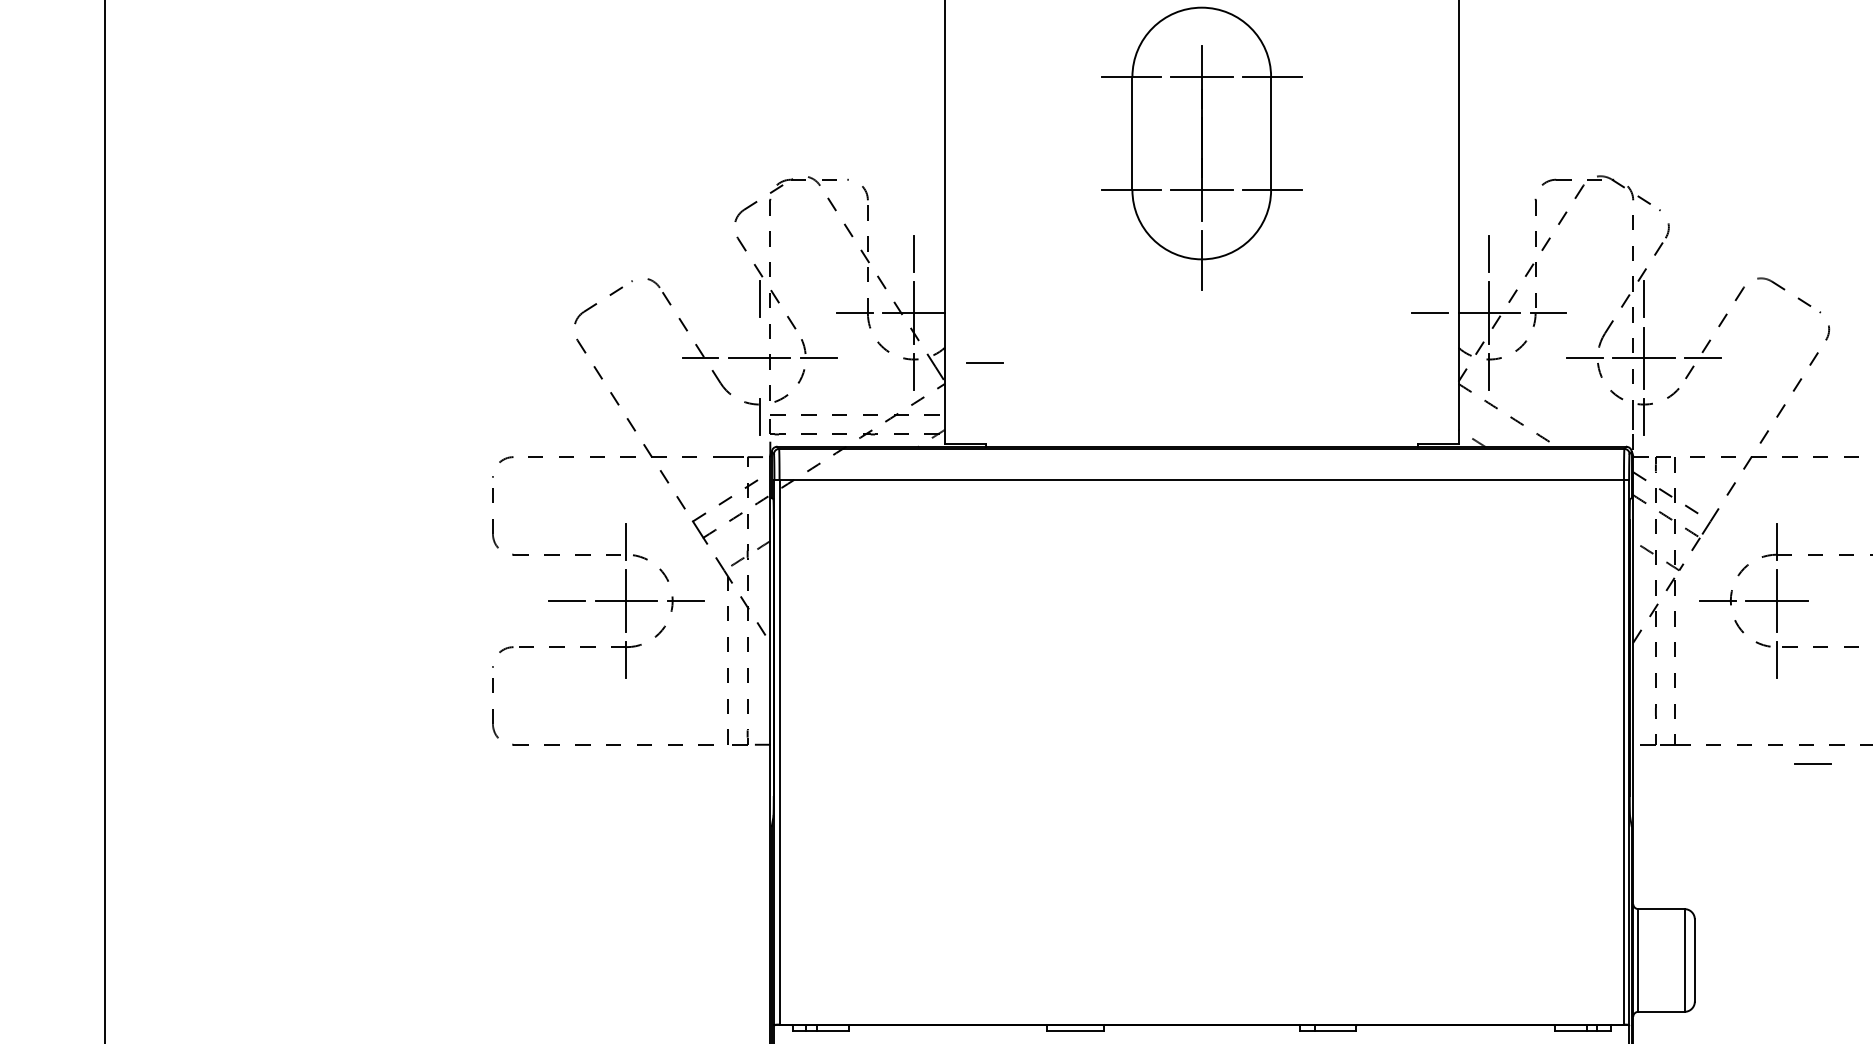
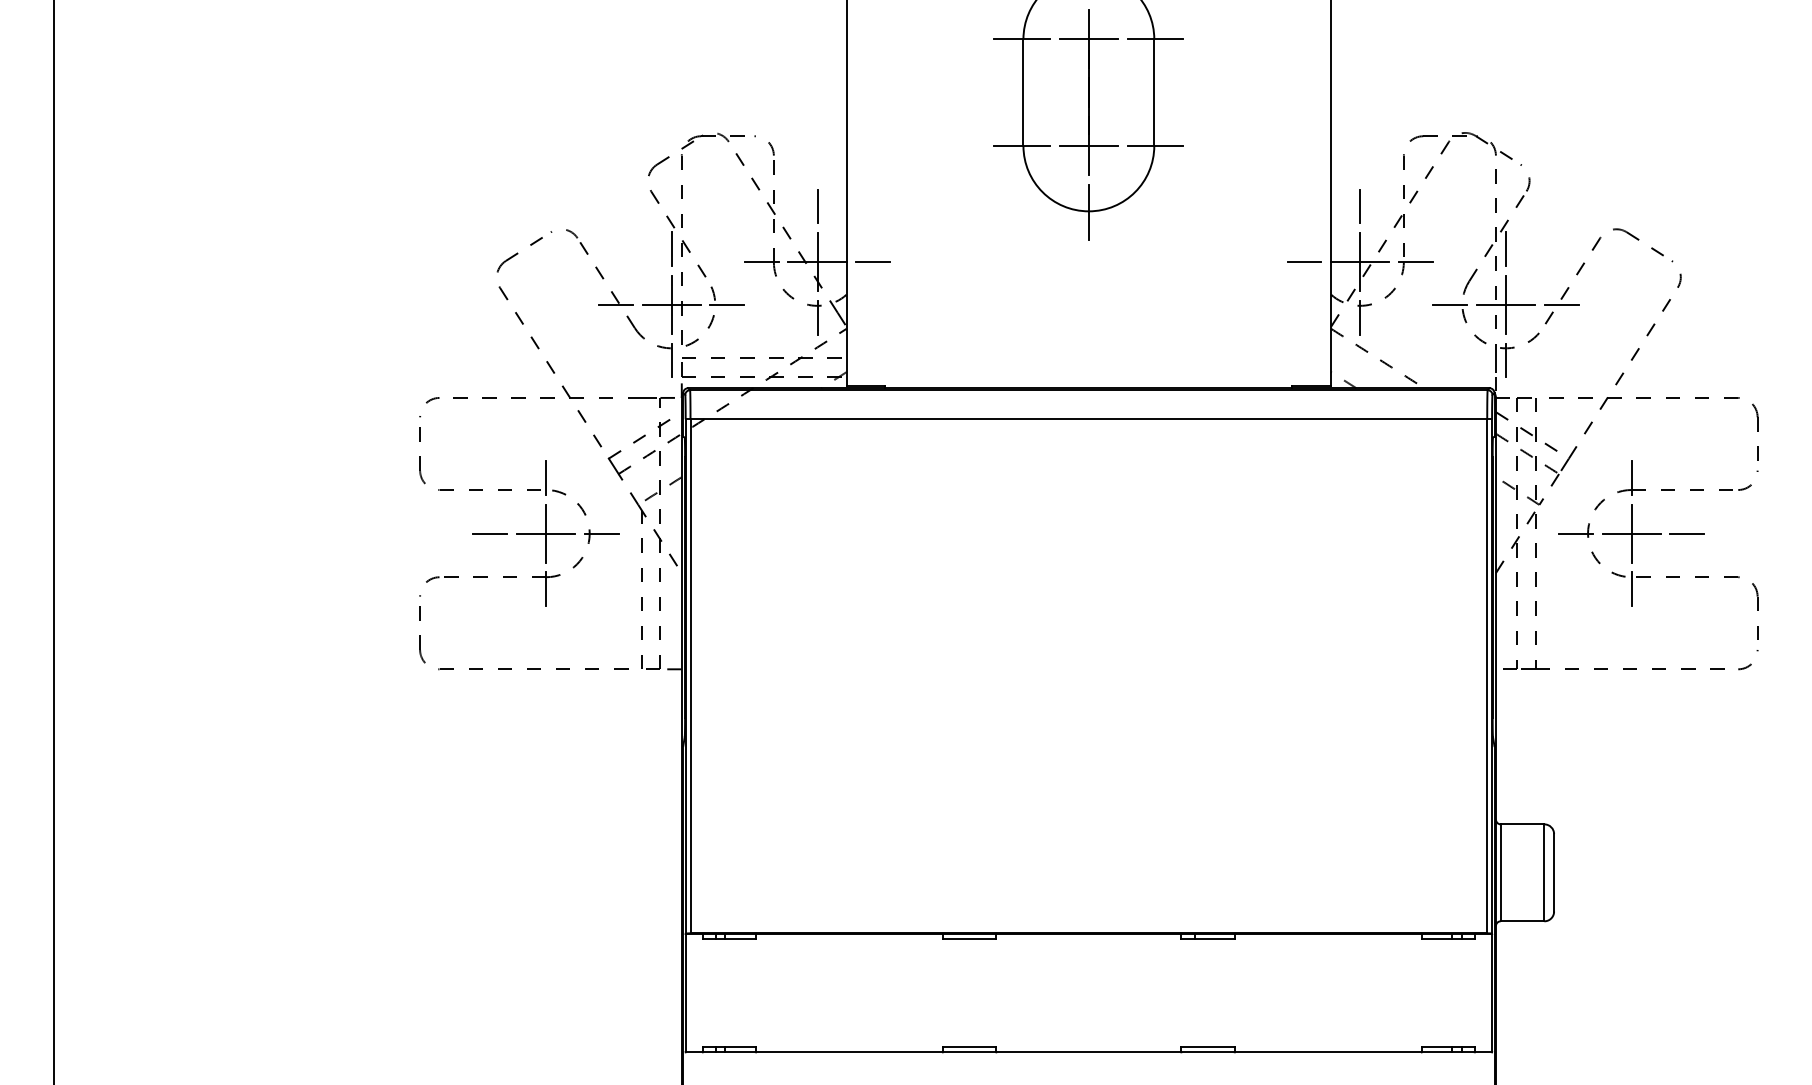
line: (759, 358) -> (671, 304), added
line: (984, 362) -> (872, 261), moved
line: (1811, 764) -> (1686, 533), moved

